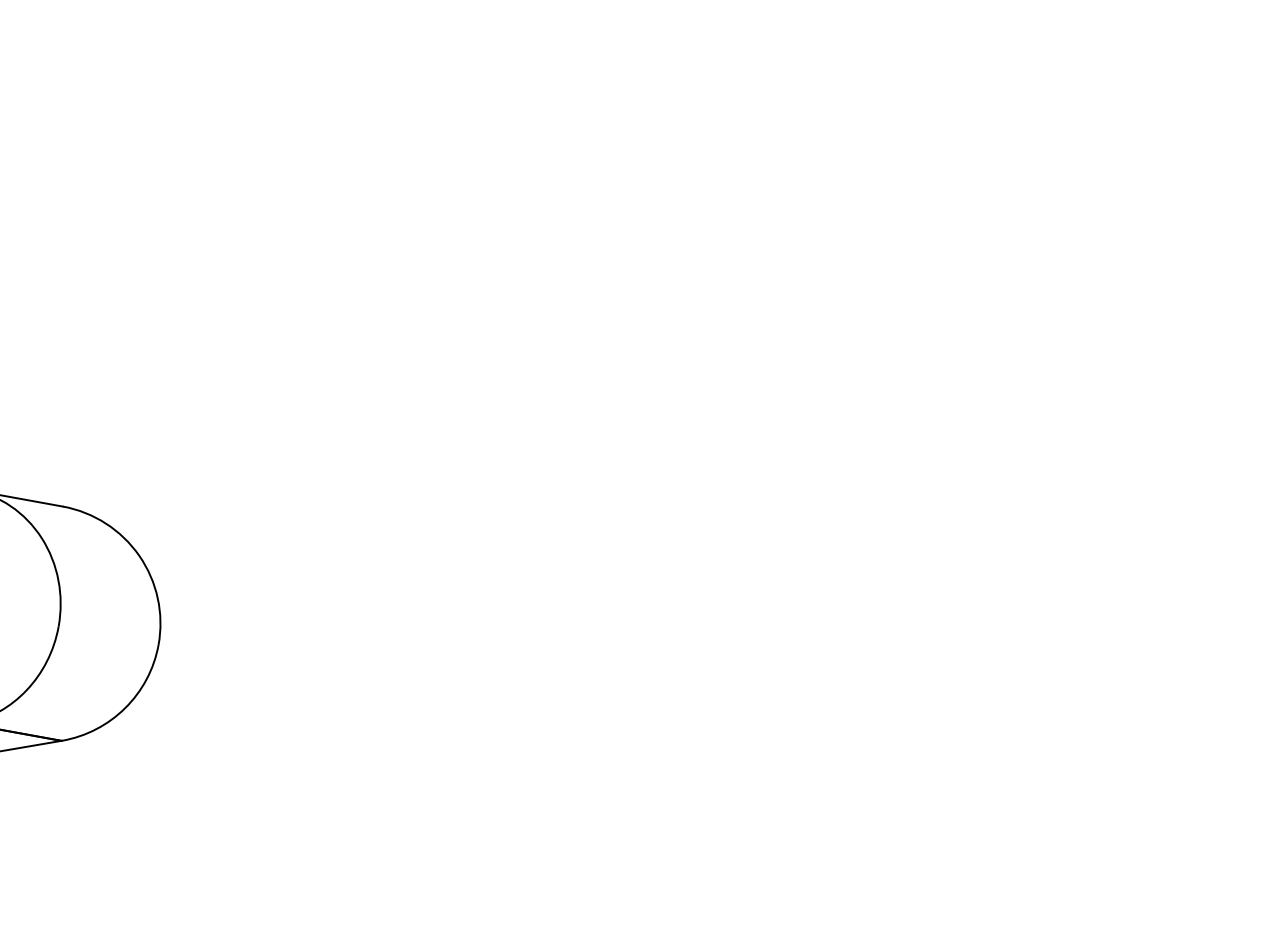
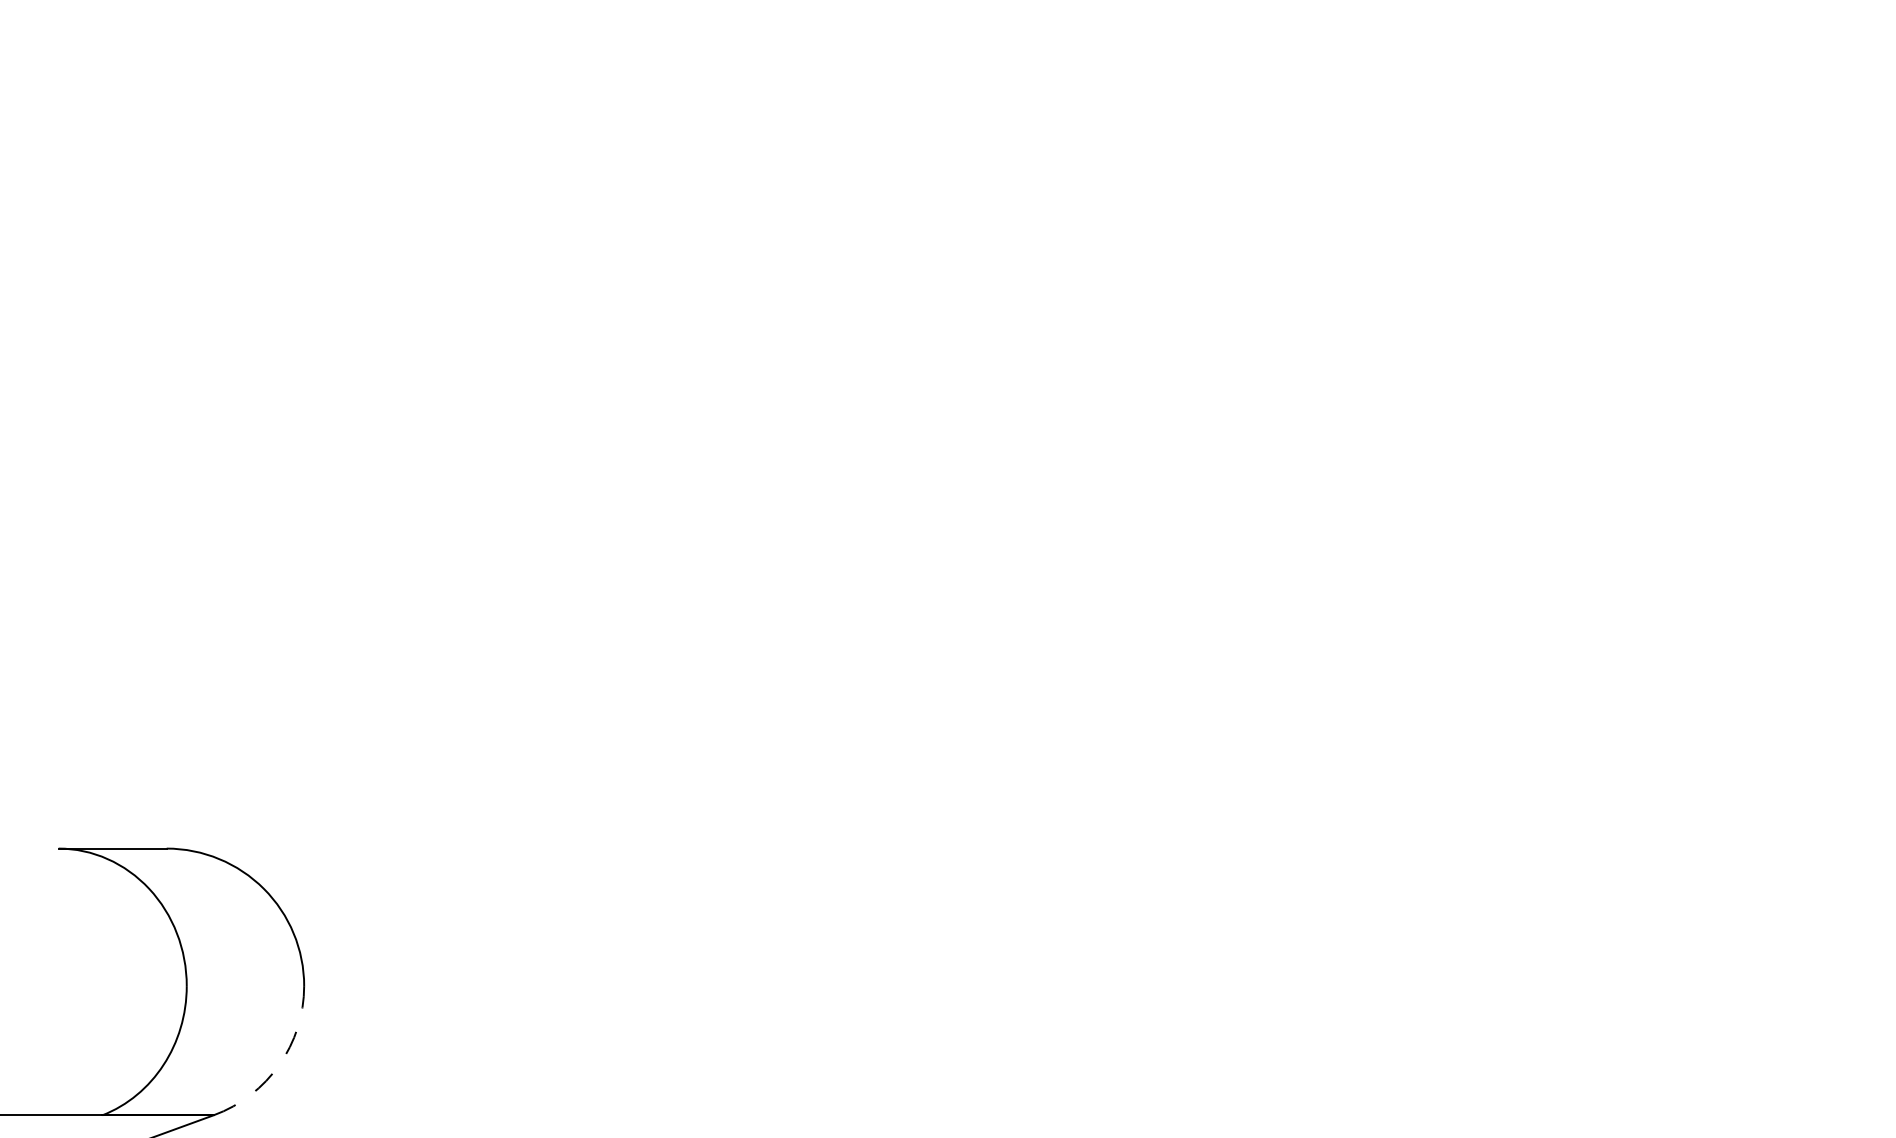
arc: (125, 707) -> (279, 1064), solid -> dashed

